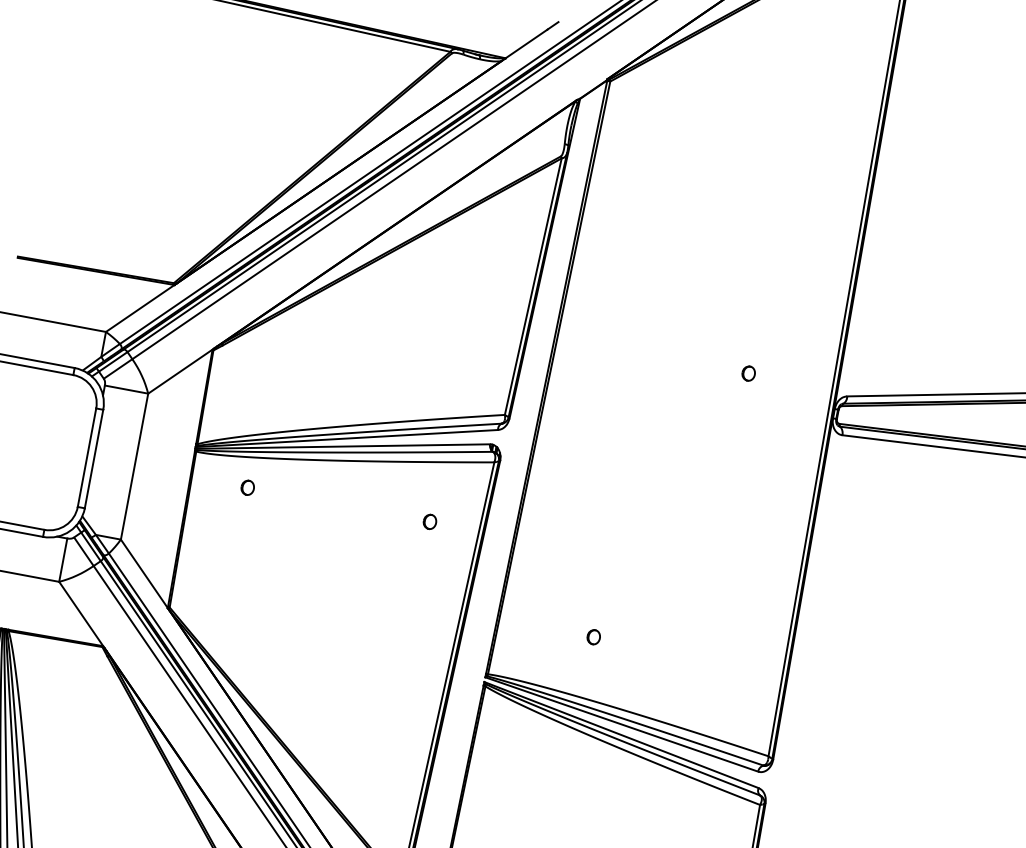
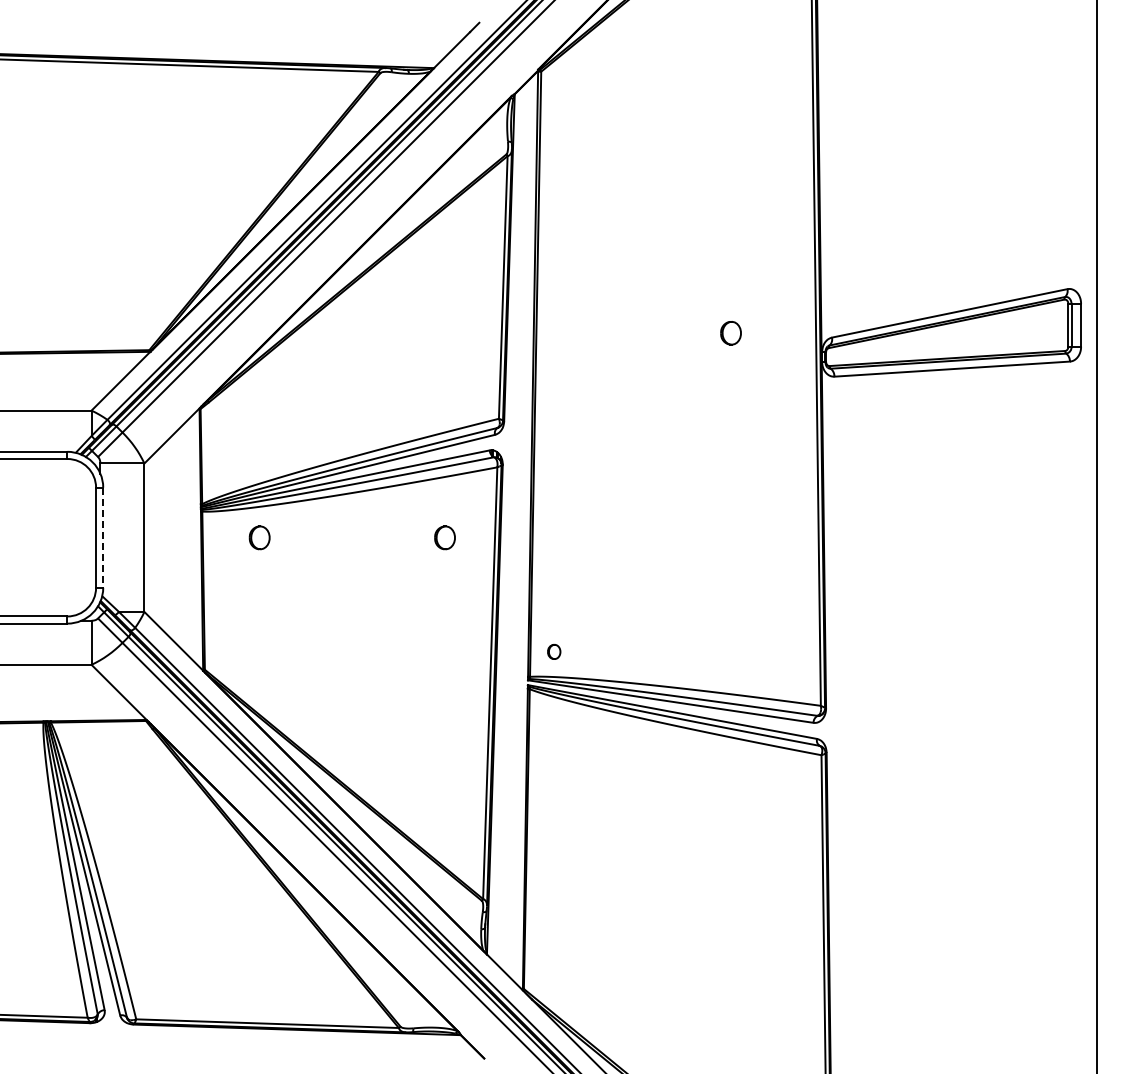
part: (748, 373) -> (730, 333), size x1.6
line: (94, 459) -> (103, 538), solid -> dashed
part: (247, 487) -> (259, 537), size x1.6
part: (429, 521) -> (444, 537), size x1.6
part: (594, 636) -> (554, 651), moved

